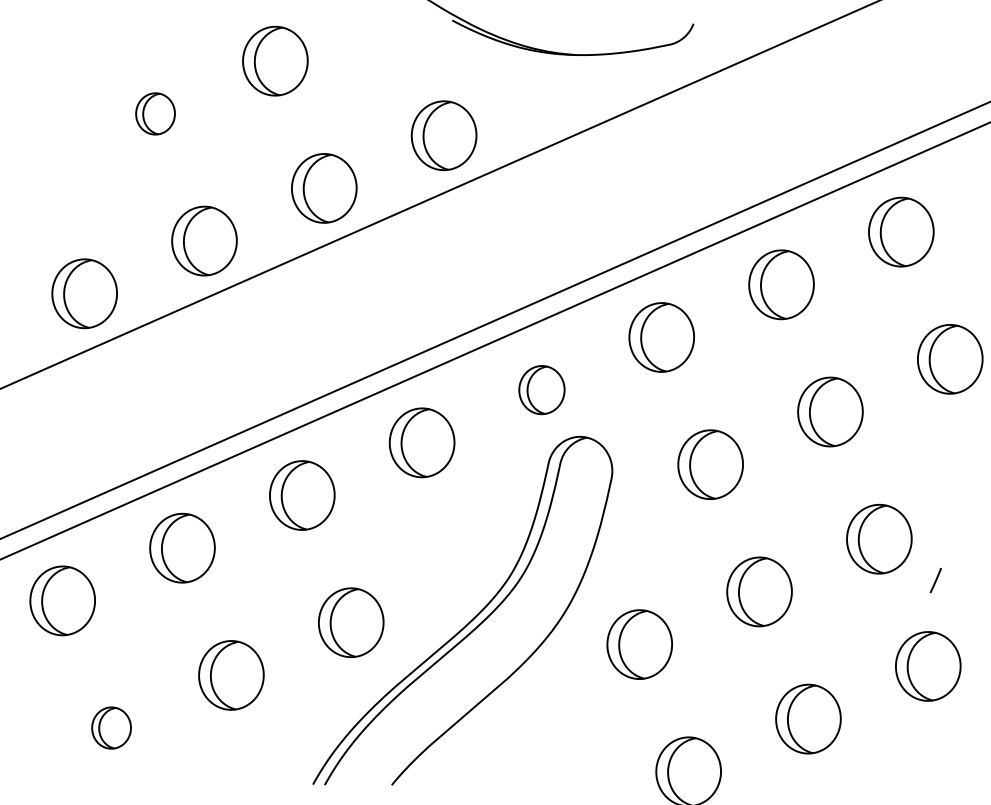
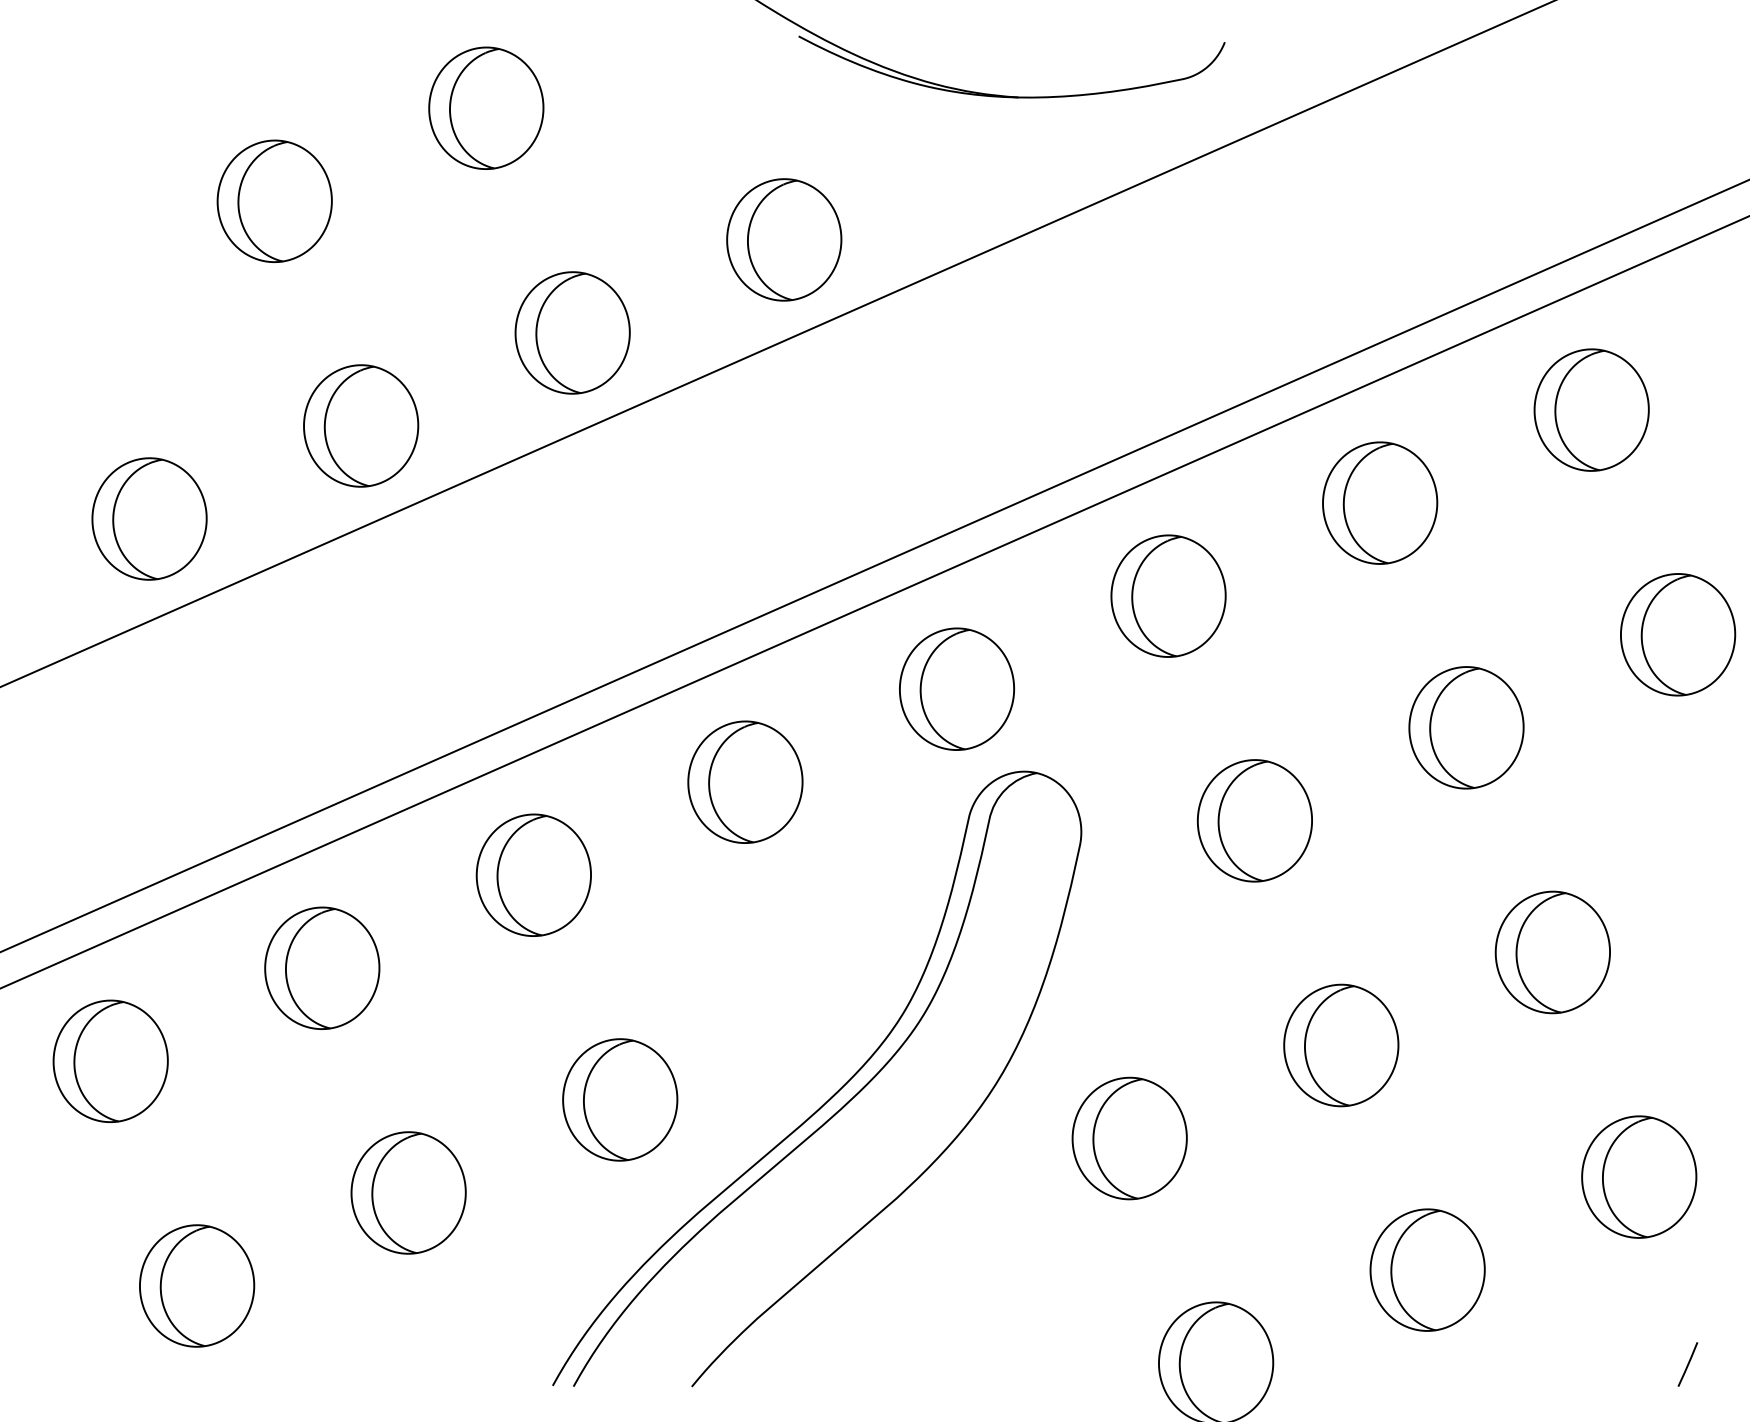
part: (155, 113) -> (274, 200), size x1.67
part: (541, 389) -> (956, 688), size x1.43
line: (935, 580) -> (1687, 1364), moved
part: (111, 727) -> (196, 1284), size x1.67

